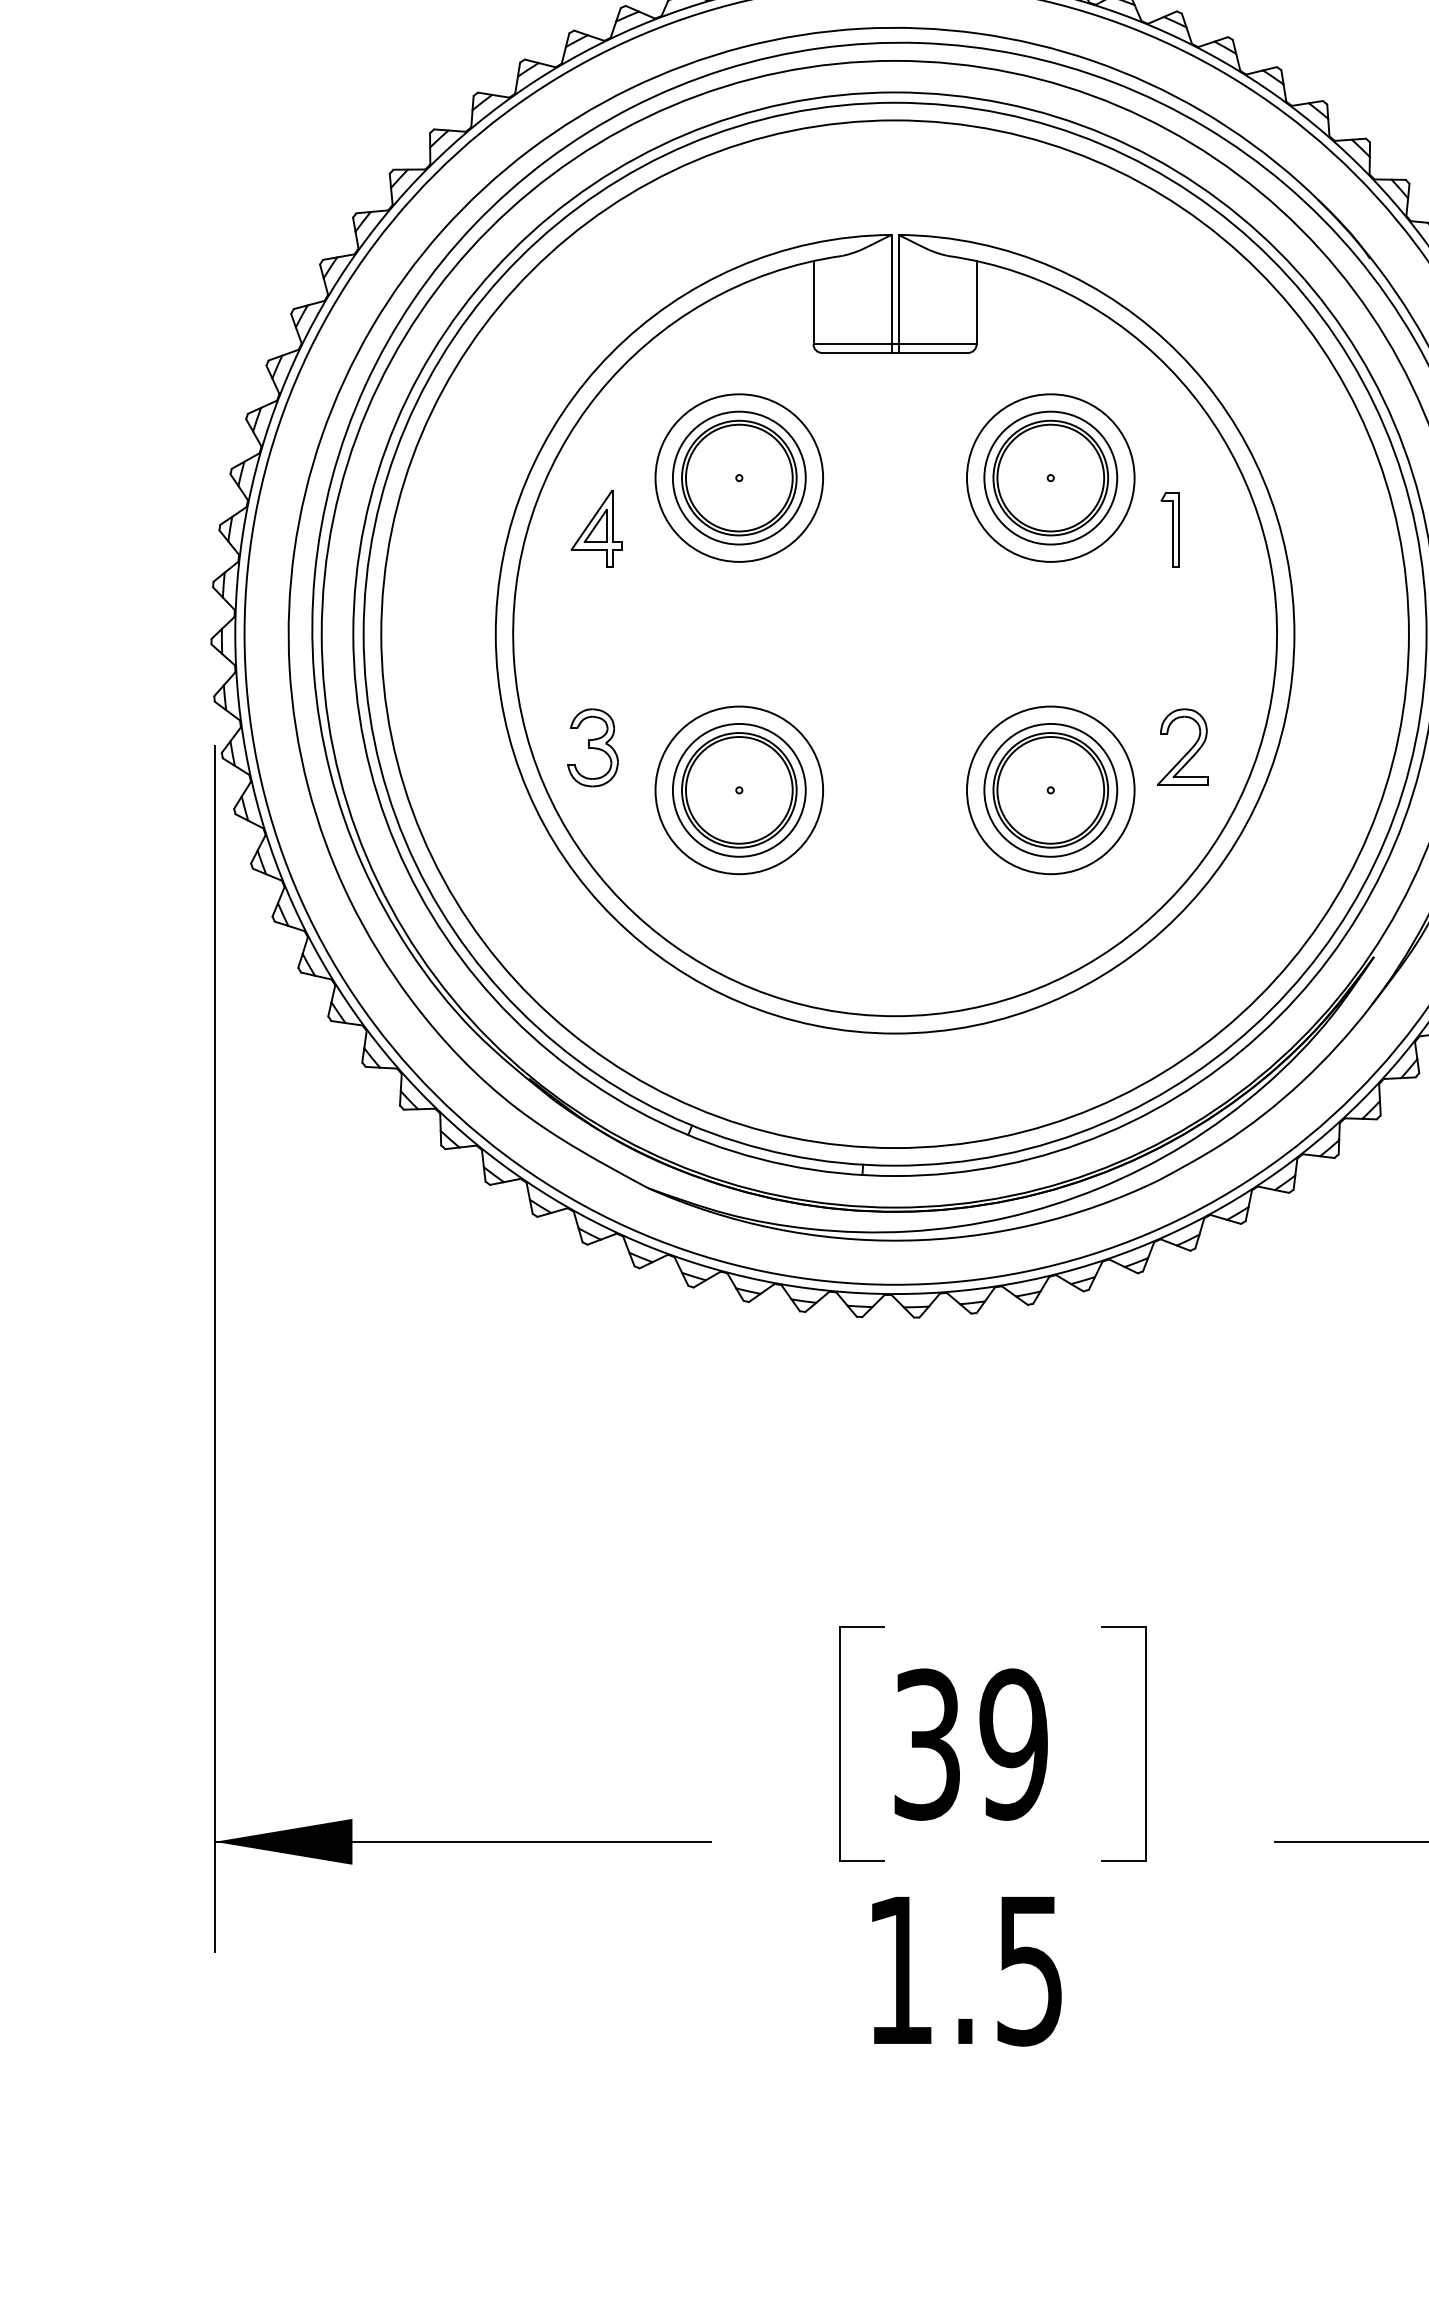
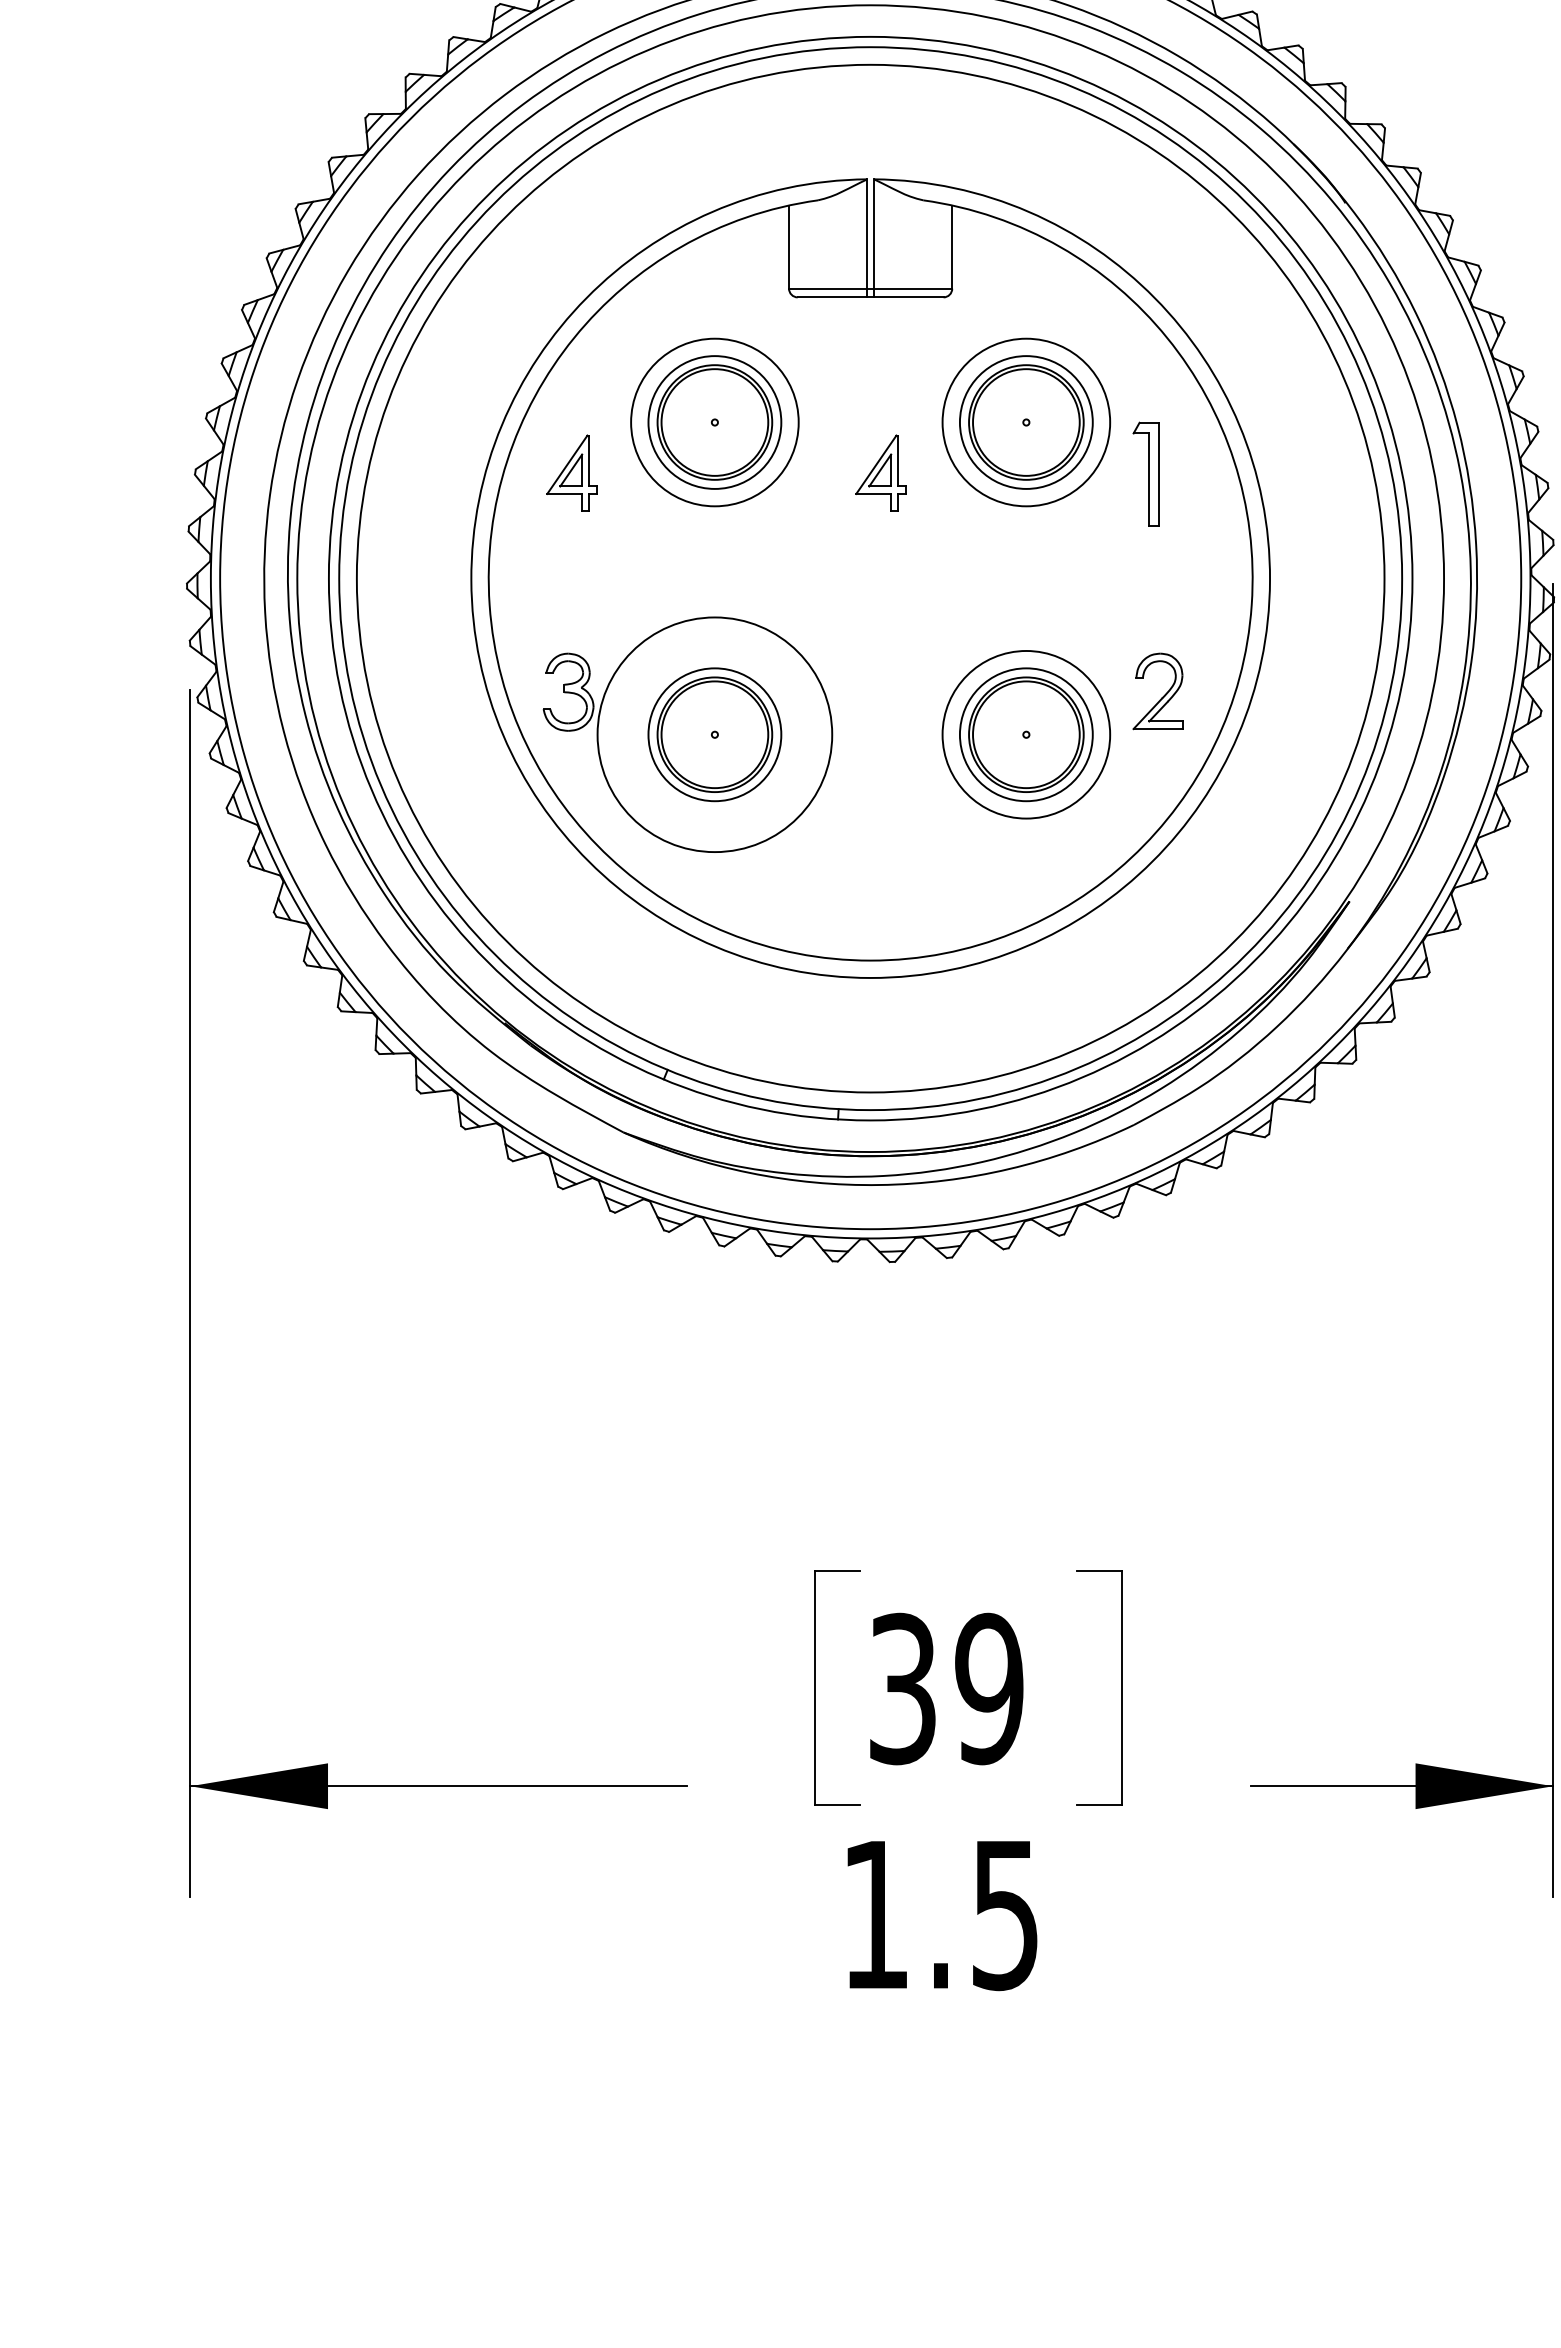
part: (904, 528) -> (880, 472), added
part: (1169, 529) -> (1145, 473), size x1.4
circle: (738, 790) -> (714, 734), size x1.4

